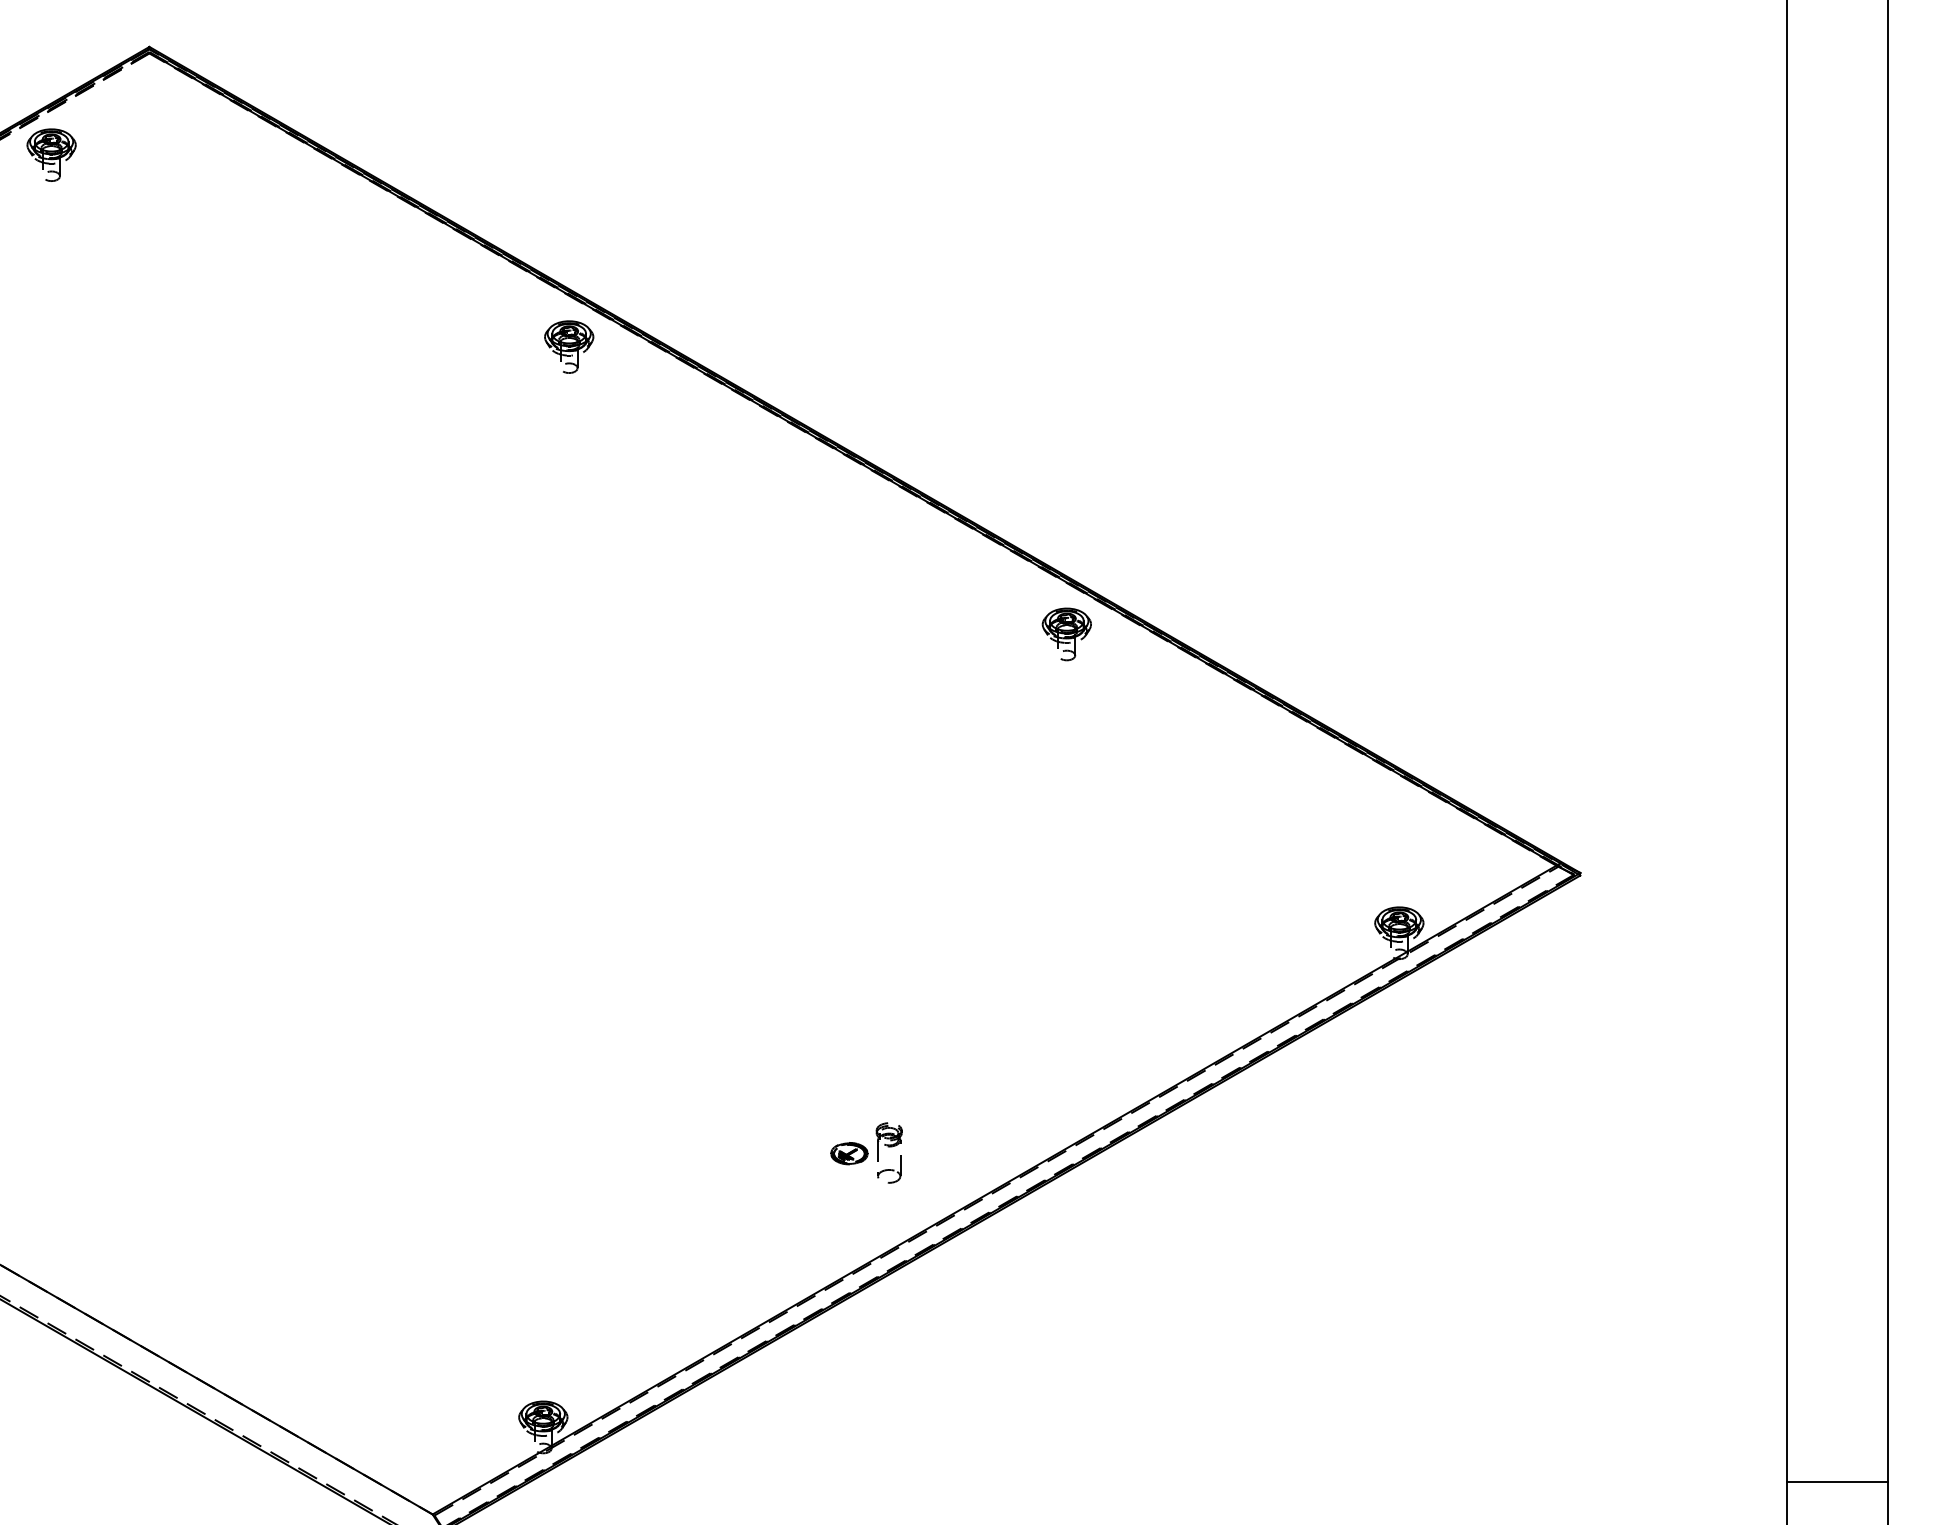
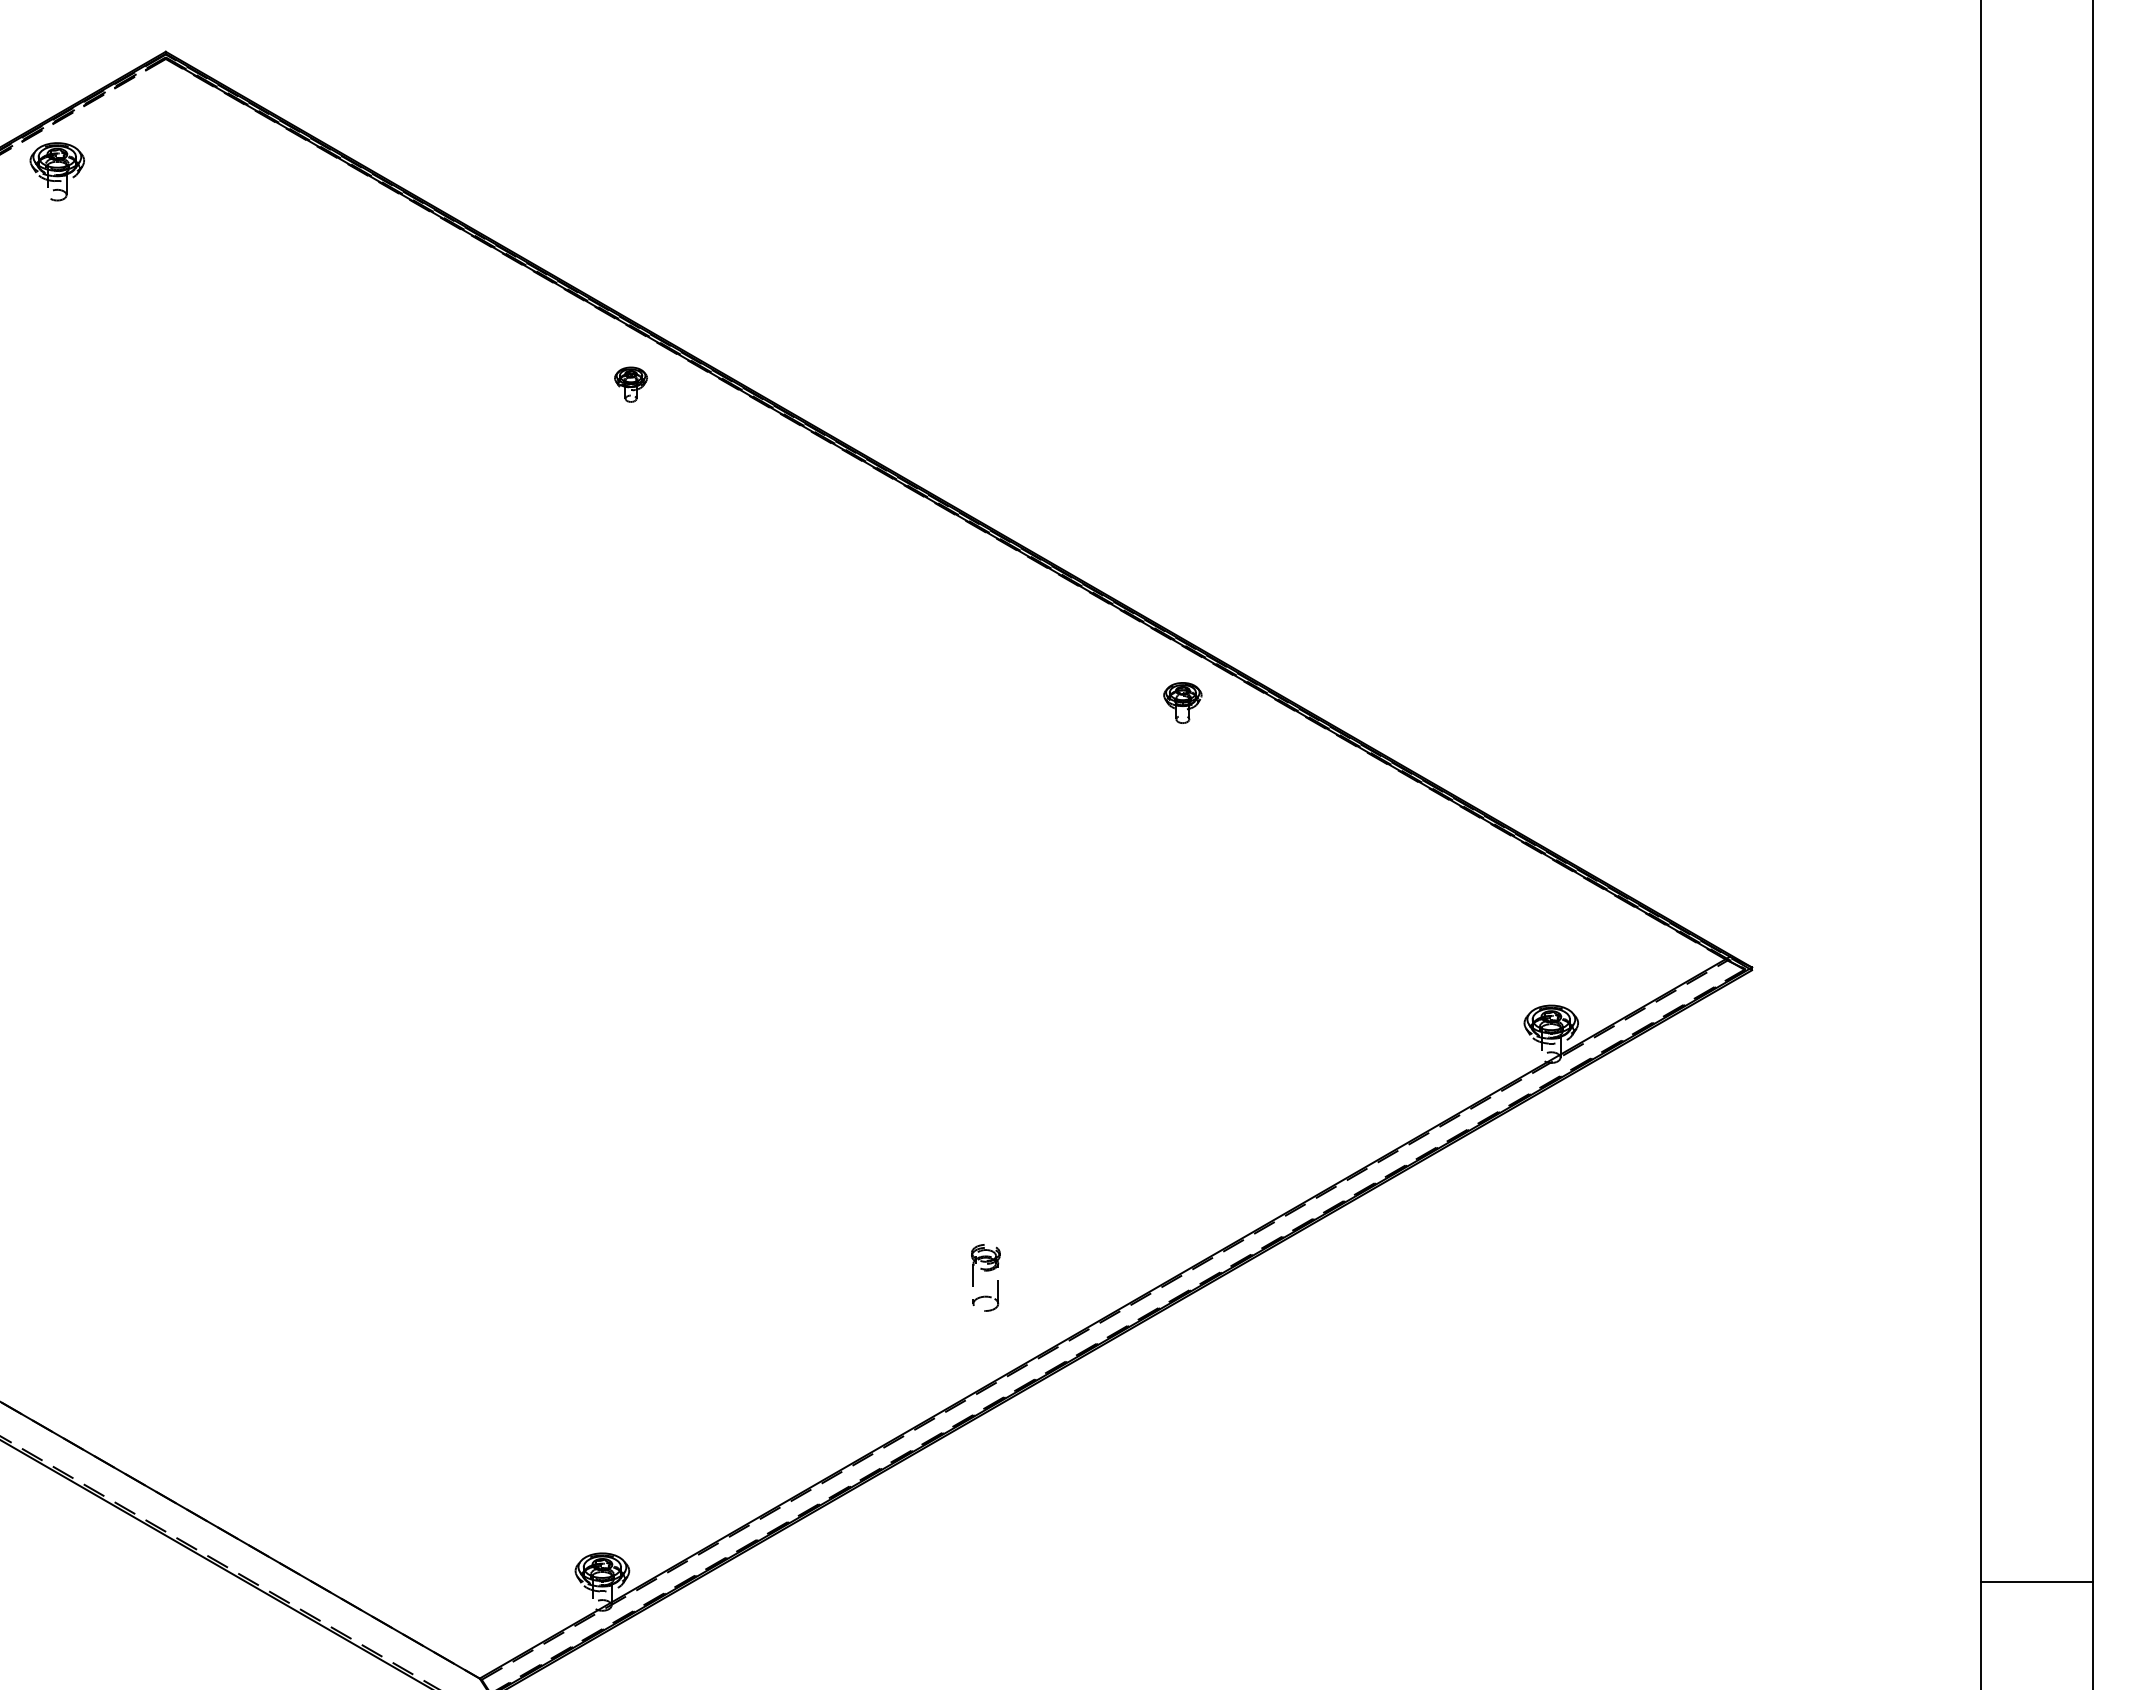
part: (568, 347) -> (630, 384), size x0.6
part: (1066, 633) -> (1182, 702), size x0.7
part: (849, 1153) -> (941, 1278), removed
line: (1837, 1481) -> (2036, 1582), moved

